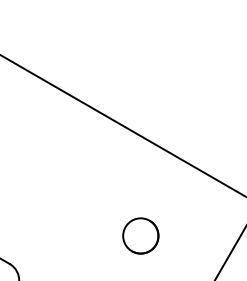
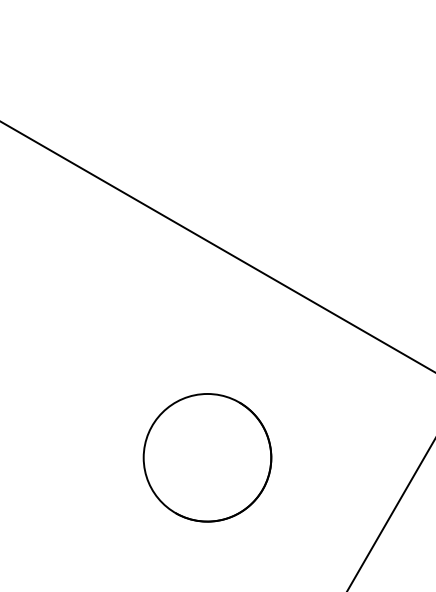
part: (140, 235) -> (207, 456), size x1.67

